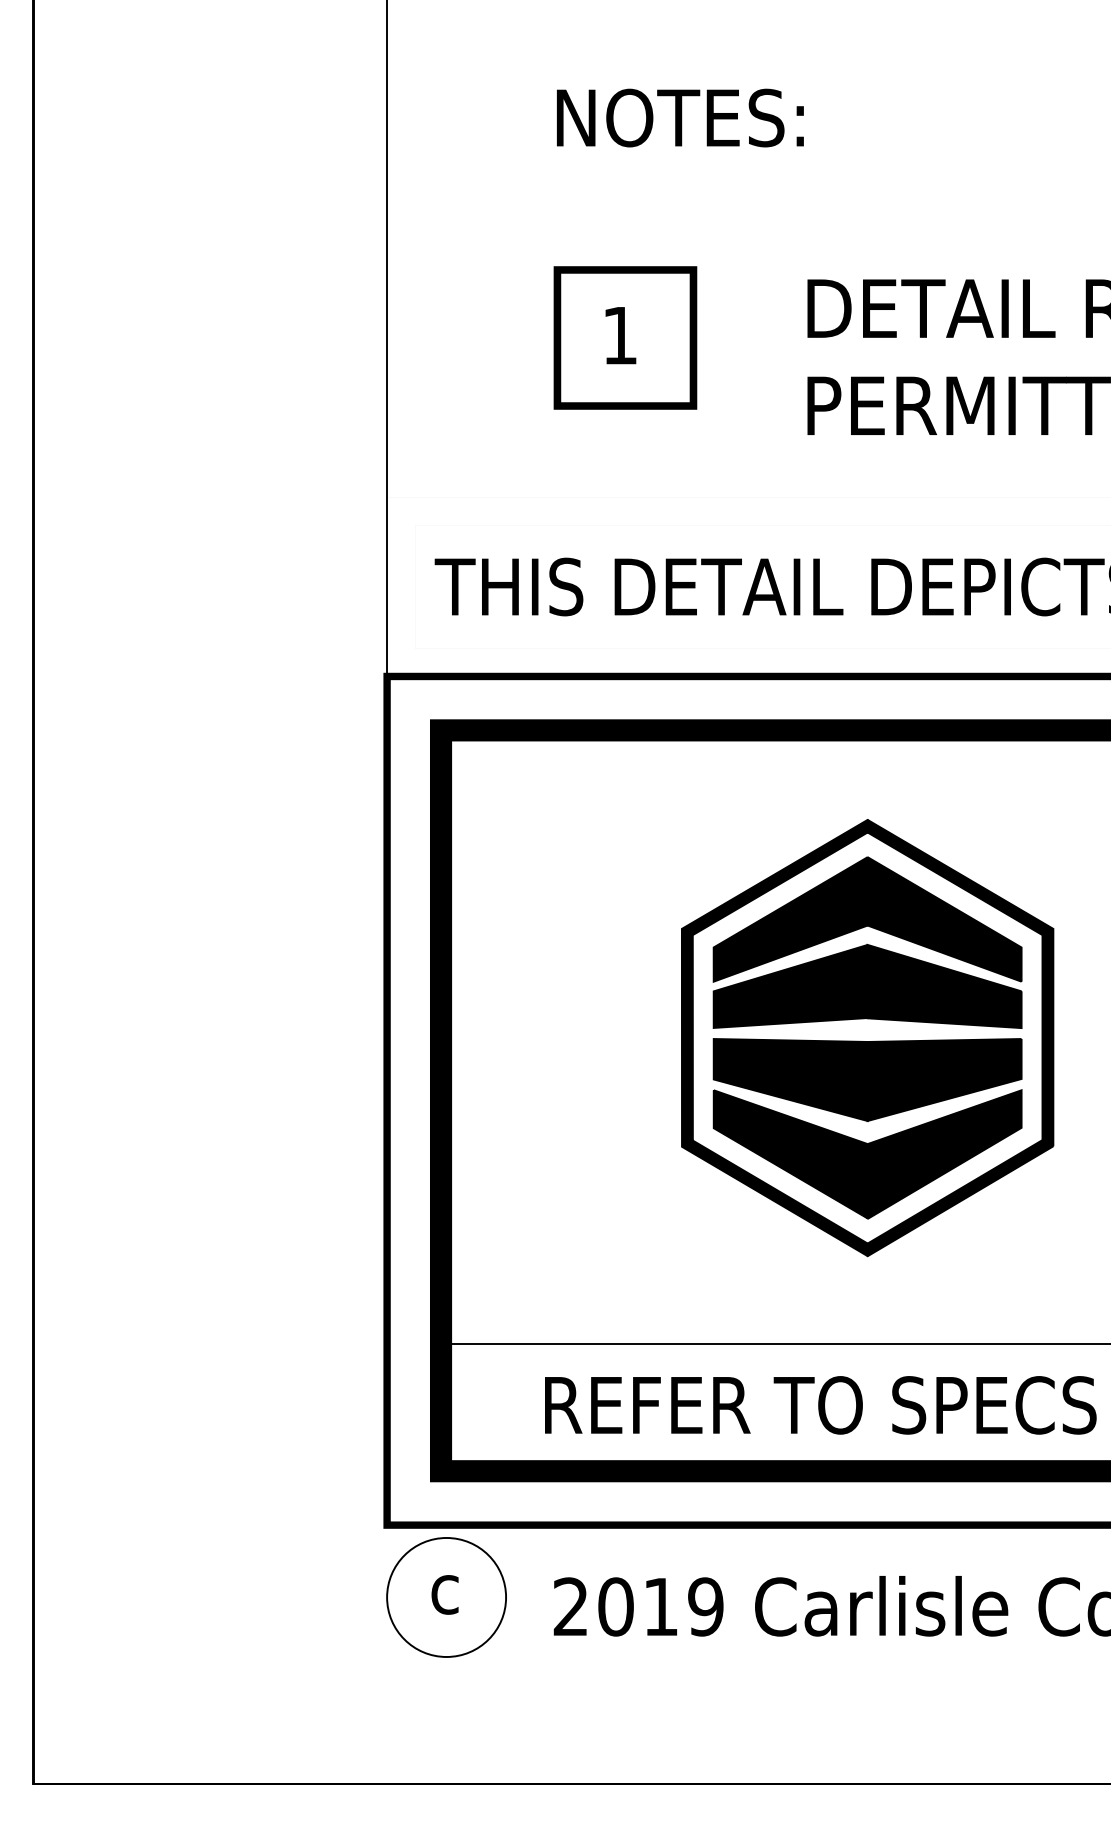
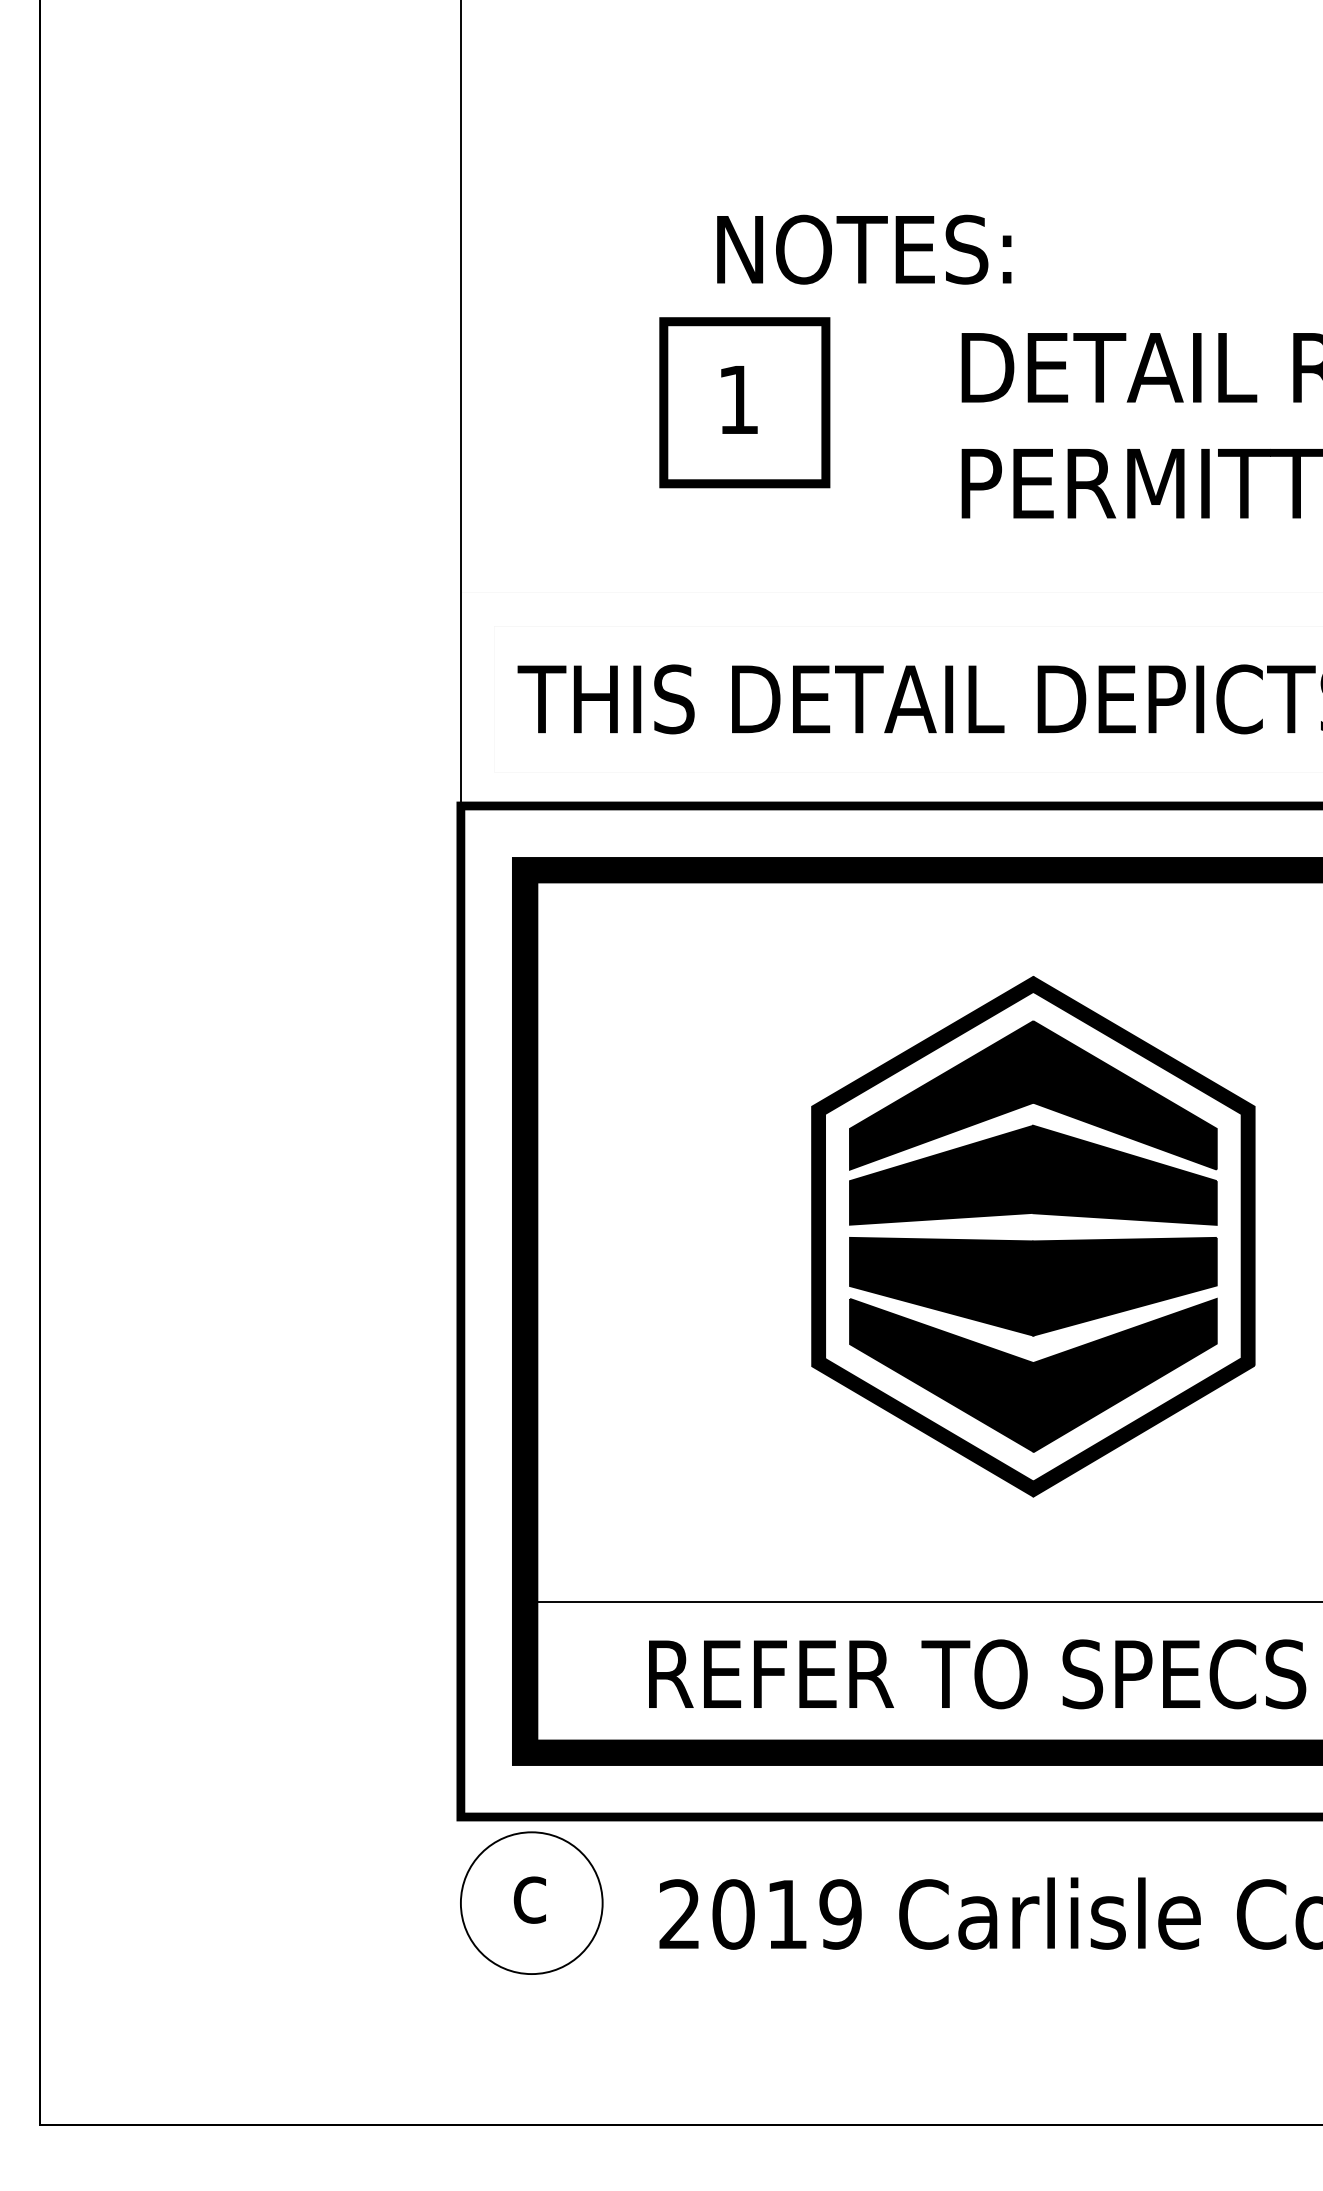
text: (680, 117) -> (864, 249), moved

